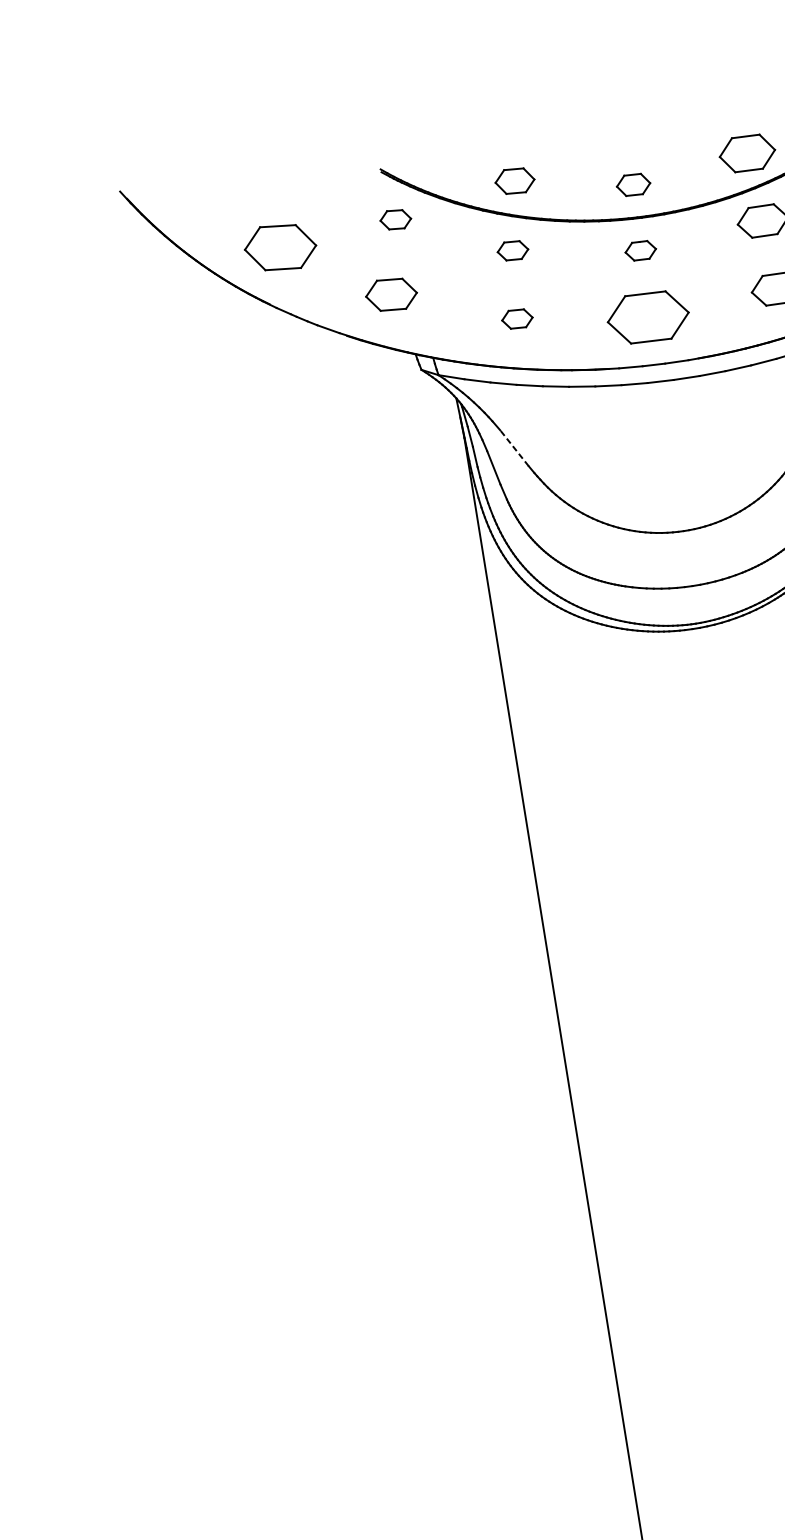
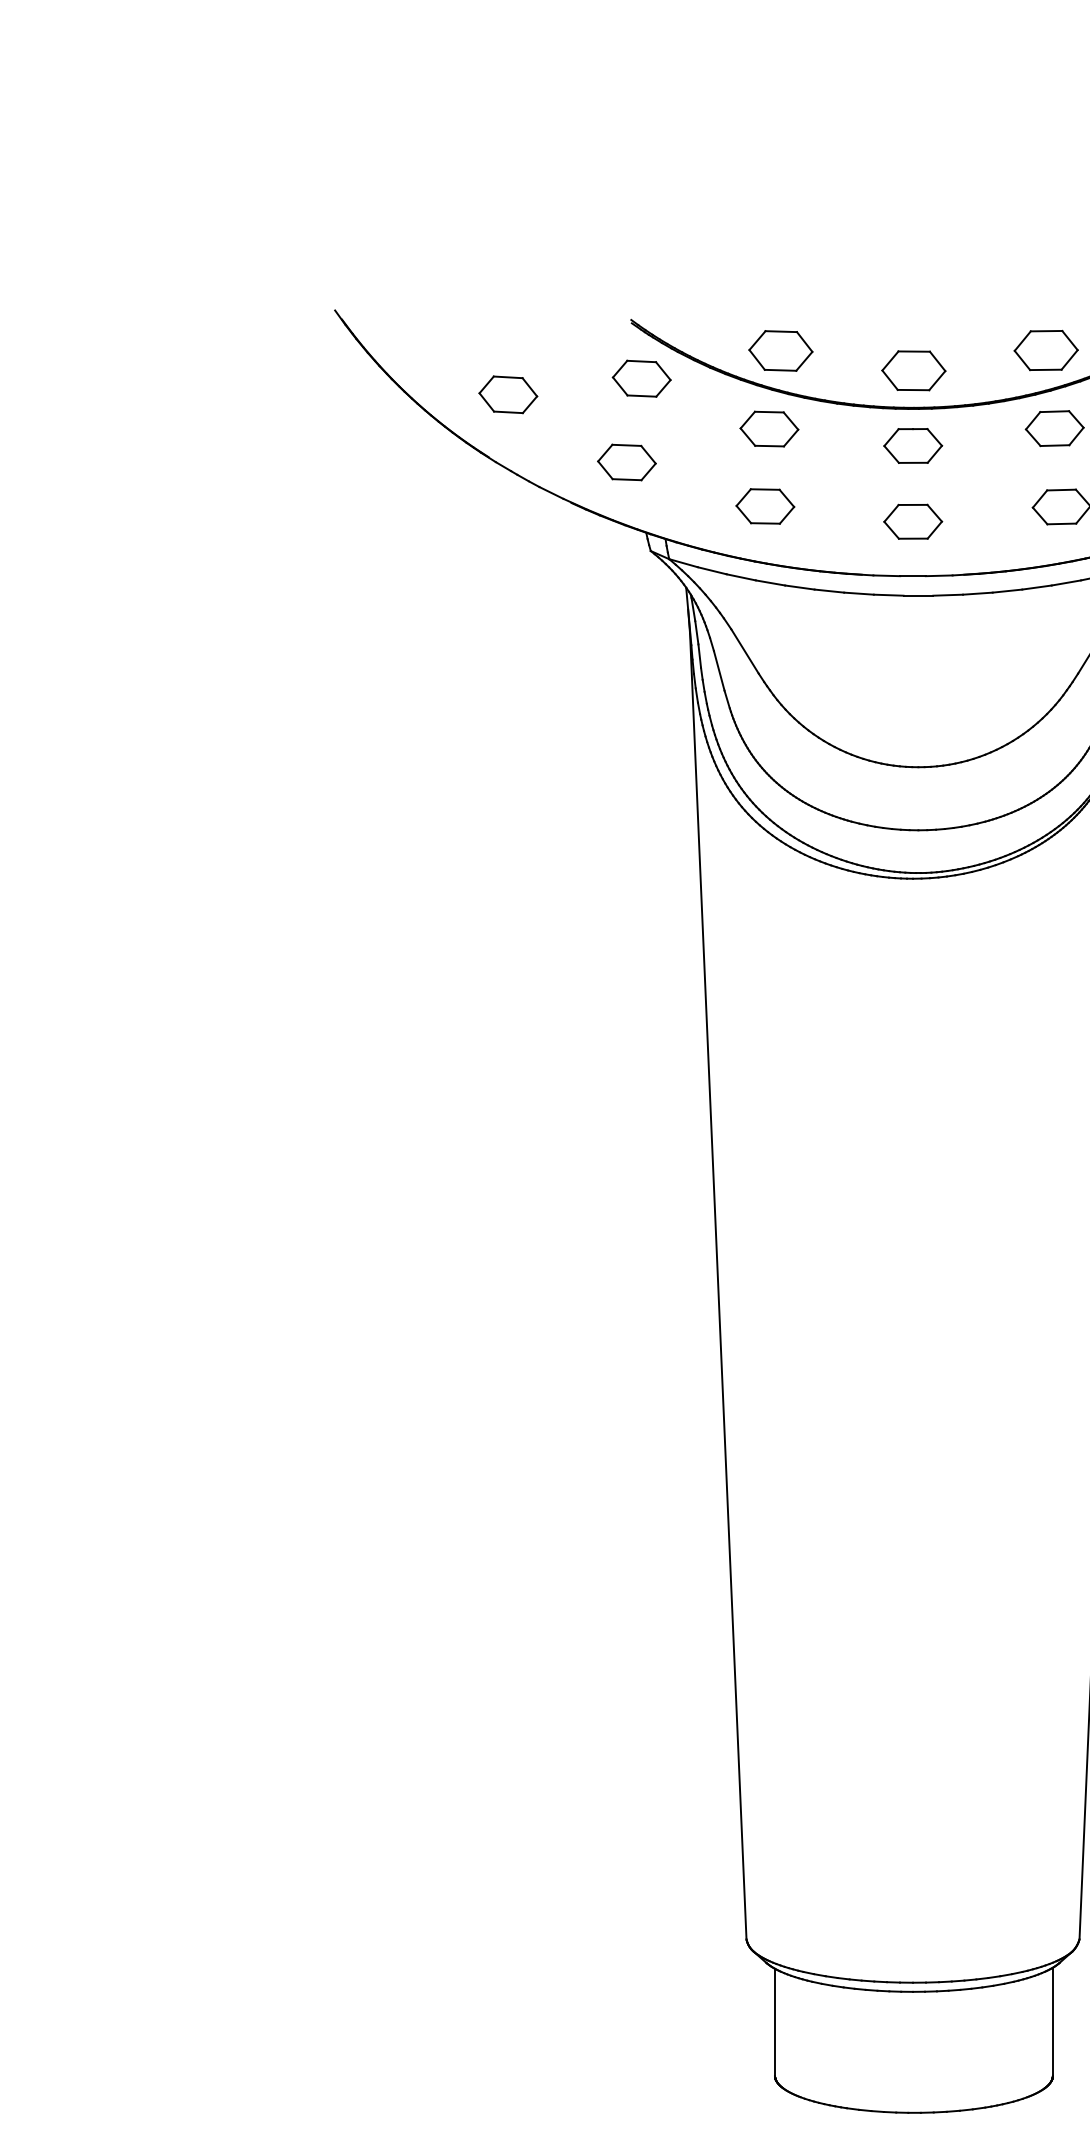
part: (514, 180) -> (780, 350), size x1.43
part: (633, 184) -> (913, 370), size x1.67
part: (395, 219) -> (641, 378), size x1.67
part: (280, 247) -> (508, 394), size x0.71
part: (512, 250) -> (769, 428), size x1.67
part: (640, 250) -> (913, 445), size x1.67
part: (648, 316) -> (913, 521), size x0.62
part: (517, 319) -> (765, 506), size x1.67
line: (514, 448) -> (744, 651), dashed -> solid

